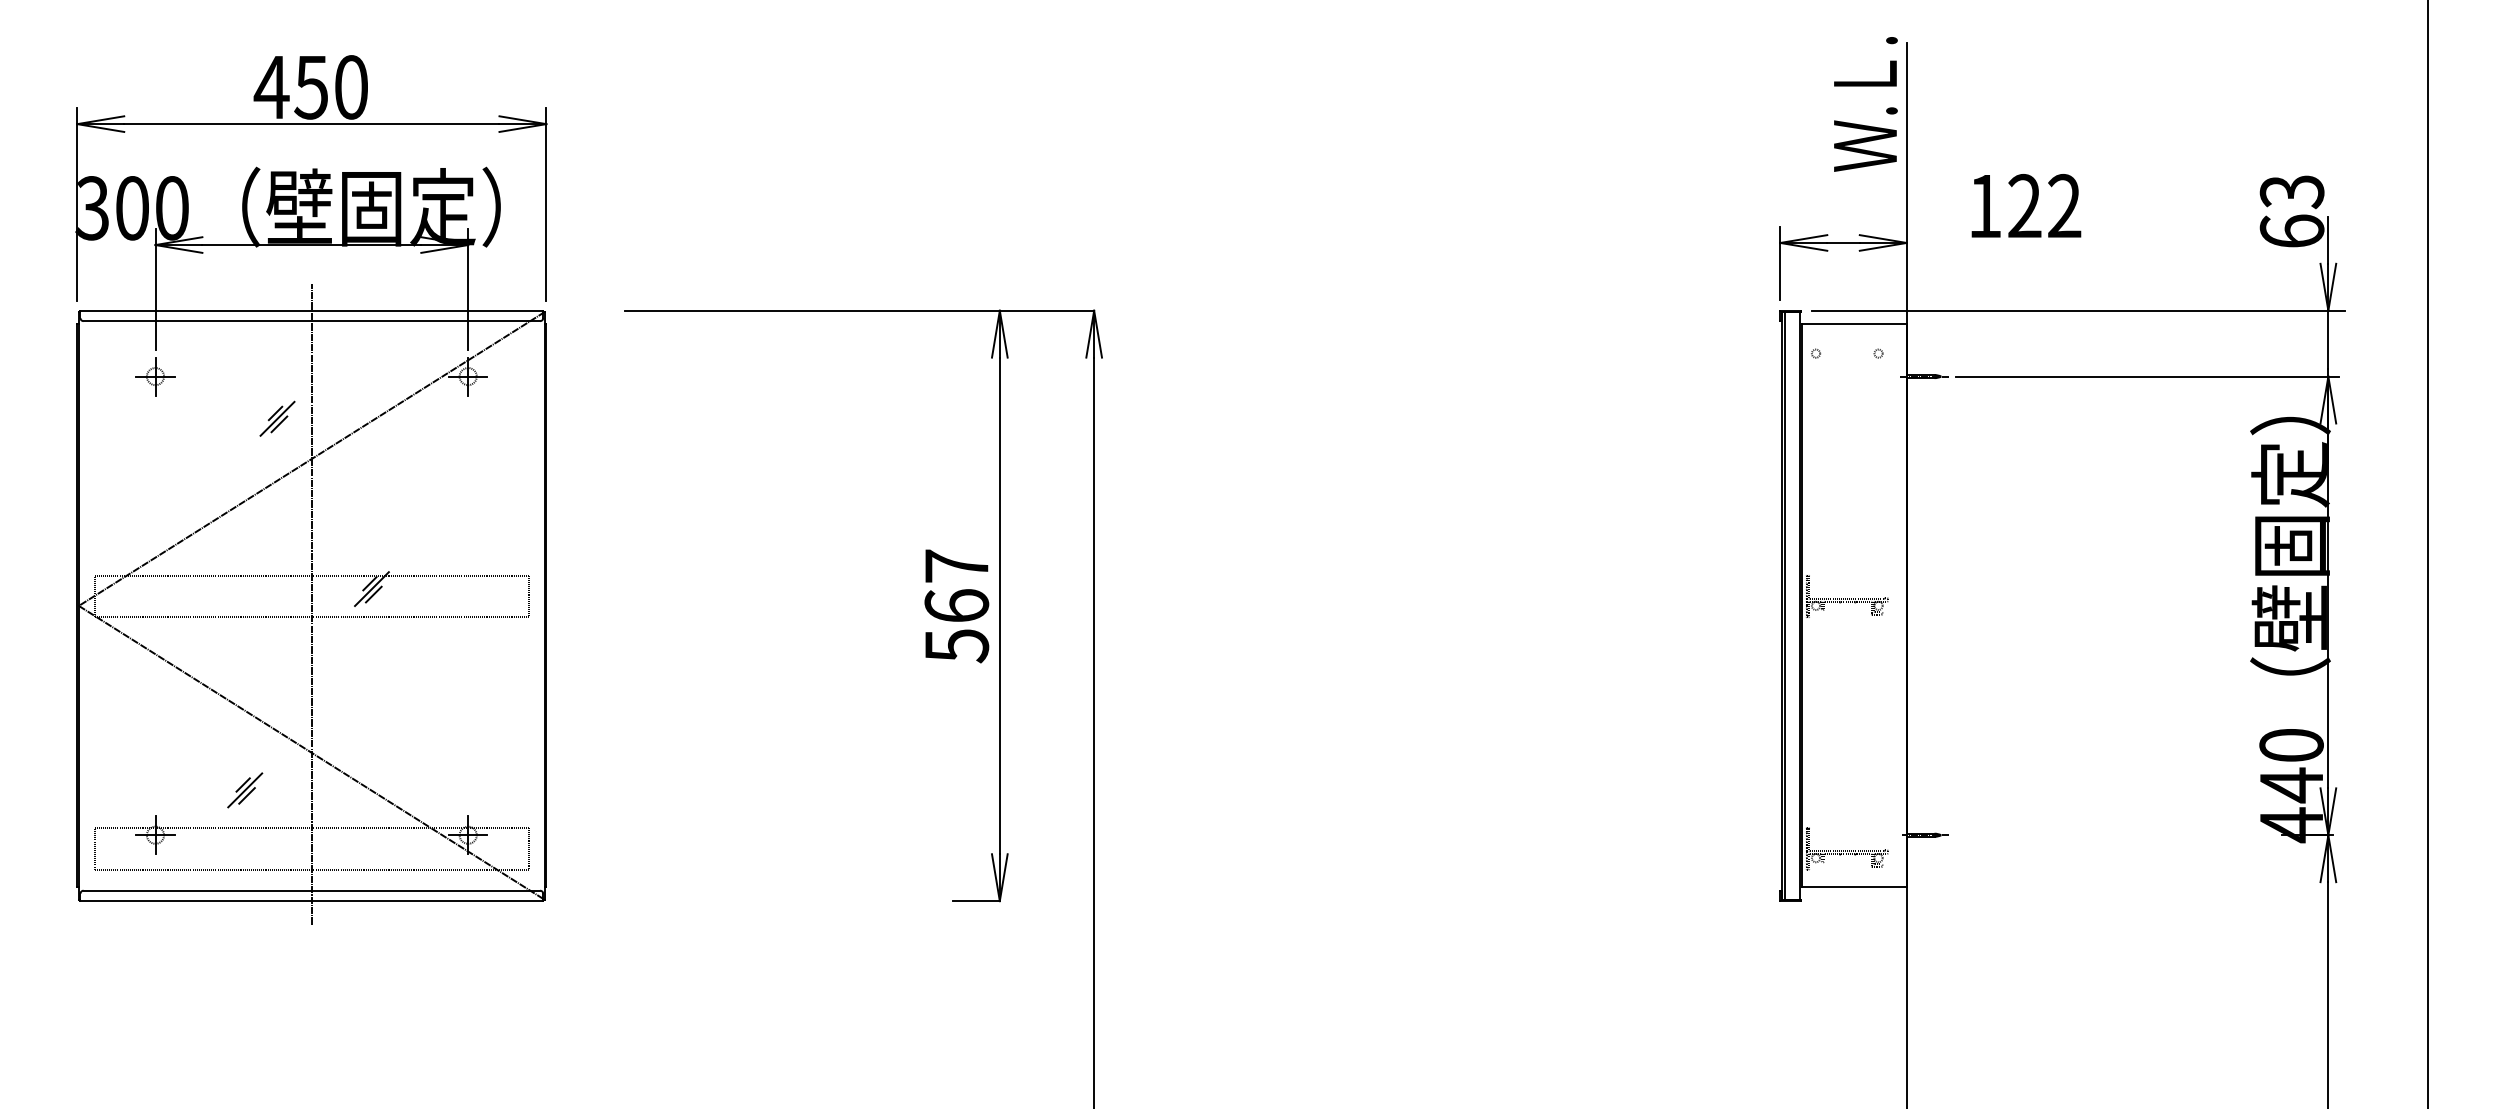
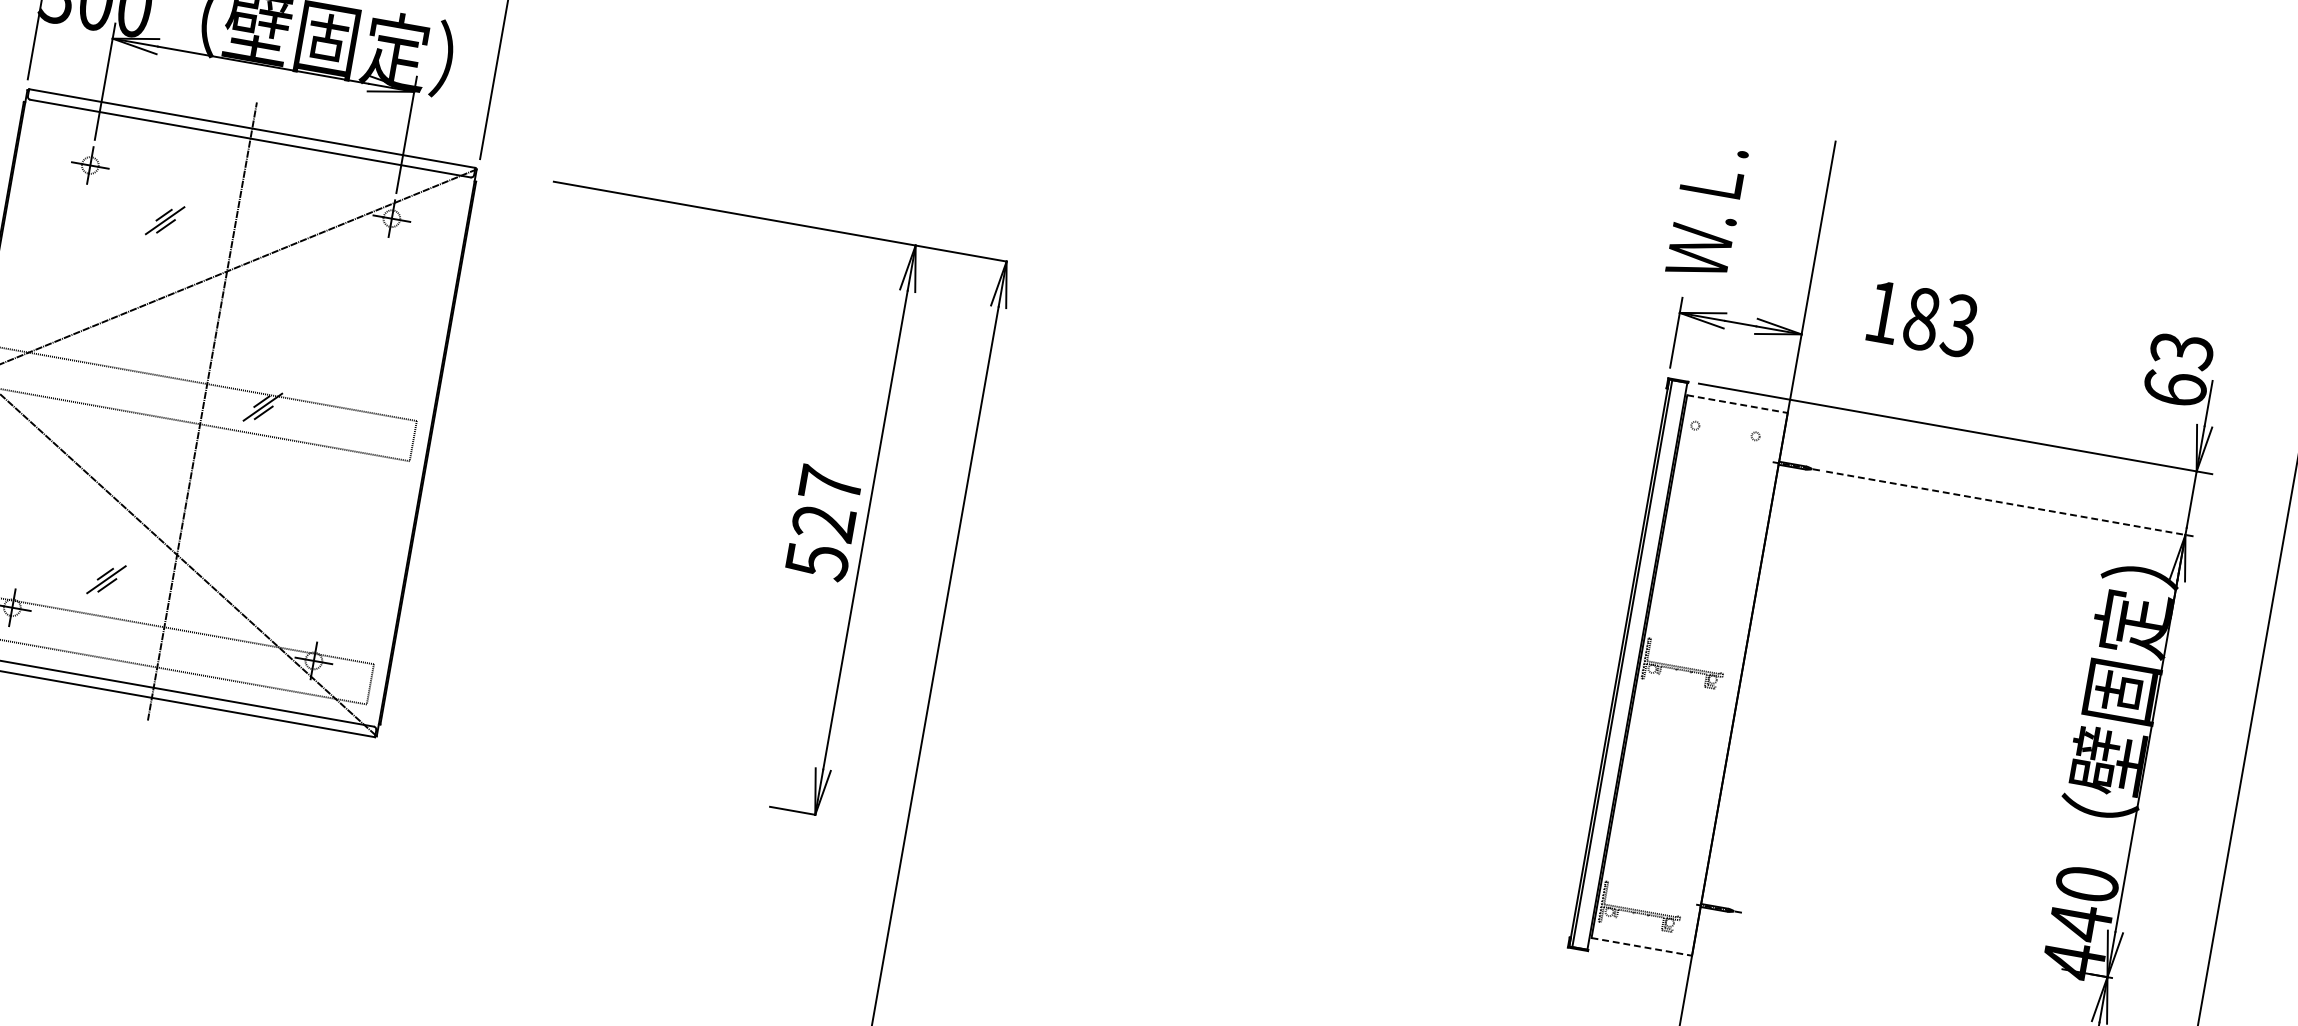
text: (1865, 104) -> (1706, 211), moved
text: (2044, 206) -> (1940, 322), 122 -> 183
line: (1855, 324) -> (1738, 404), solid -> dashed
line: (2147, 376) -> (2011, 504), solid -> dashed
part: (277, 418) -> (165, 220), moved
text: (956, 605) -> (823, 522), 567 -> 527
line: (1855, 887) -> (1642, 947), solid -> dashed

